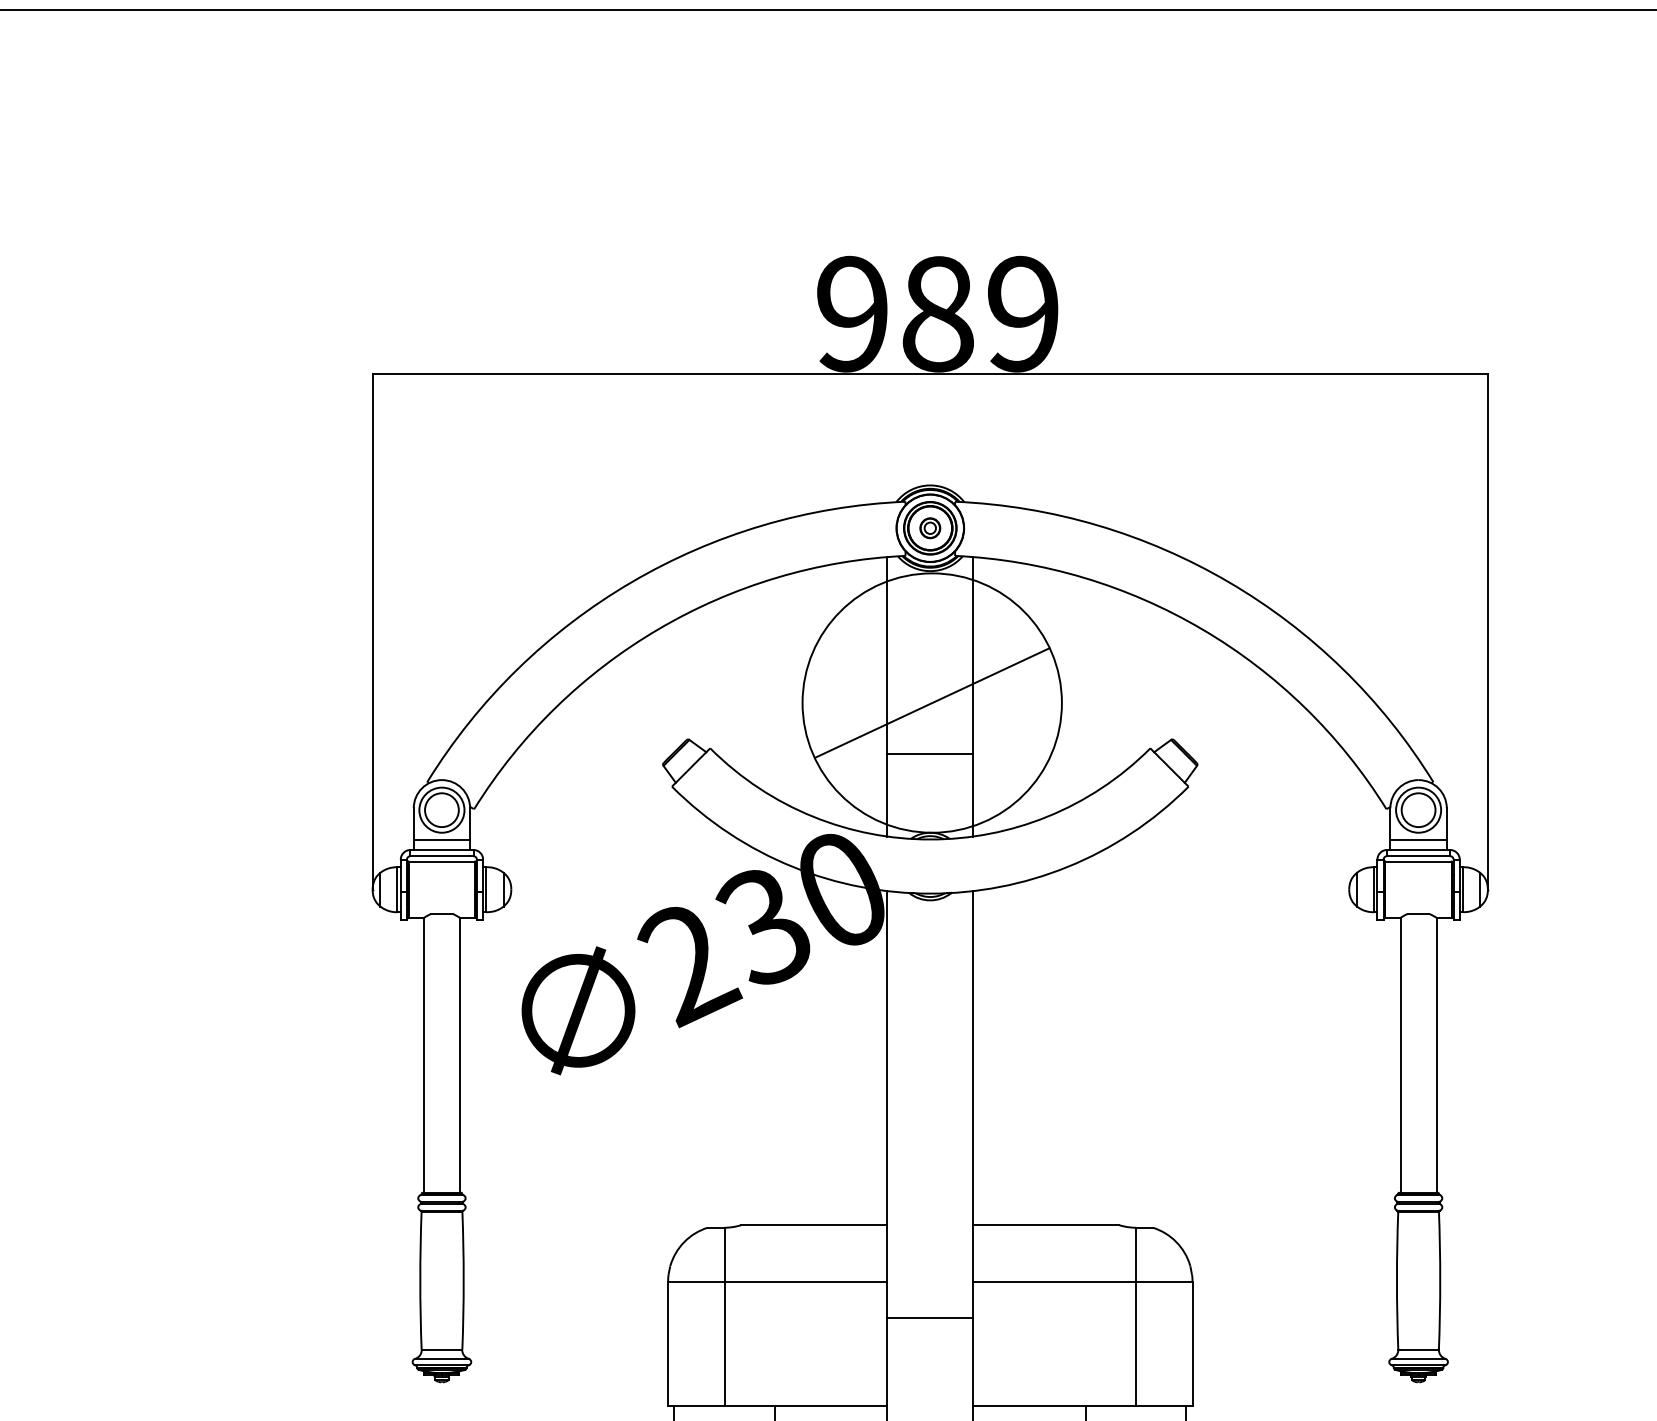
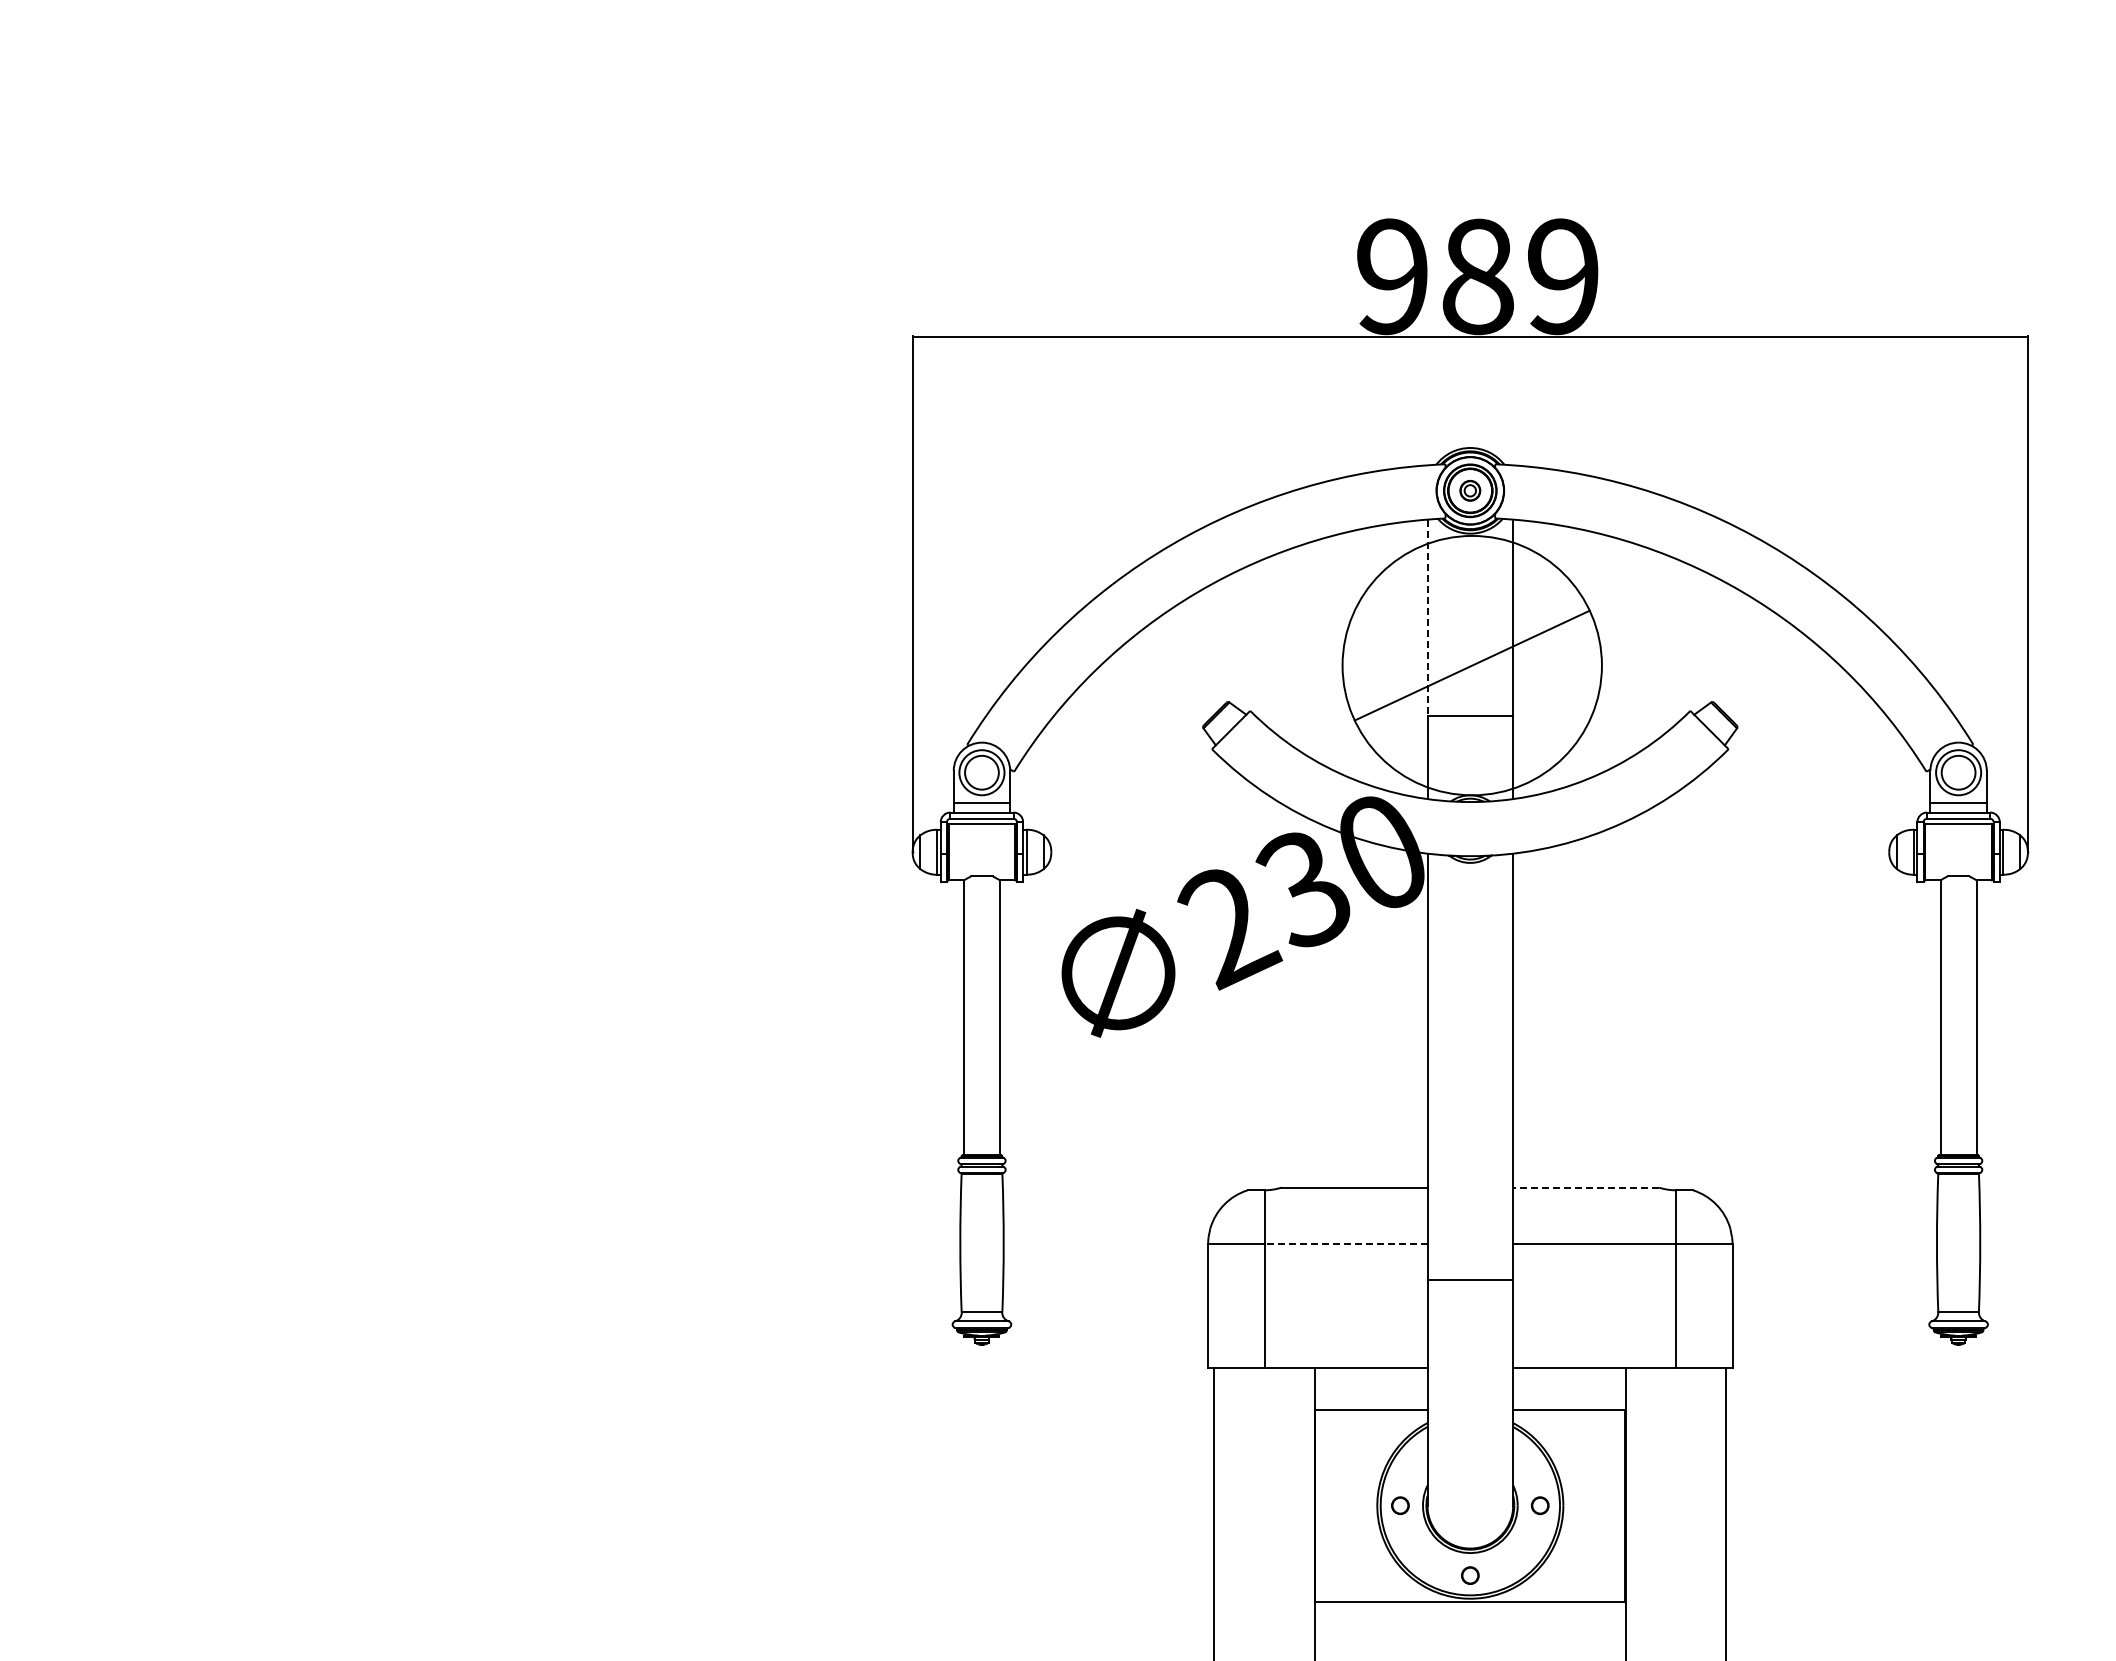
line: (887, 655) -> (1427, 618), solid -> dashed
line: (1045, 1224) -> (1585, 1187), solid -> dashed
line: (805, 1281) -> (1345, 1244), solid -> dashed

